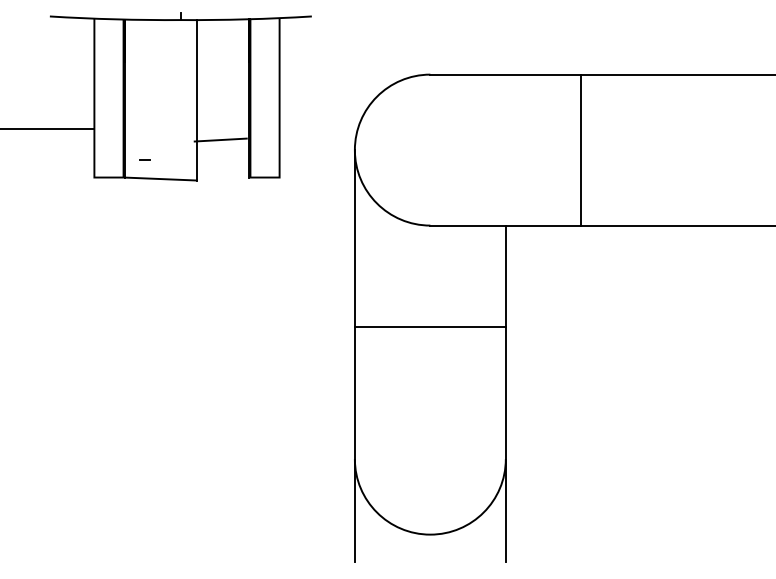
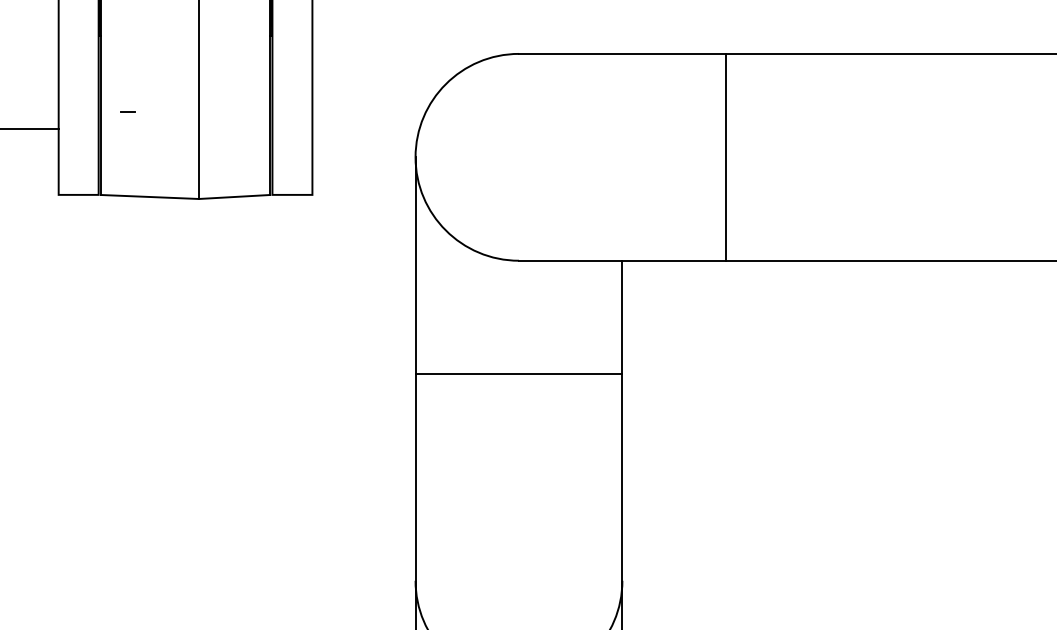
line: (220, 139) -> (234, 196), moved
line: (144, 159) -> (127, 111), moved
line: (429, 327) -> (517, 374), moved

